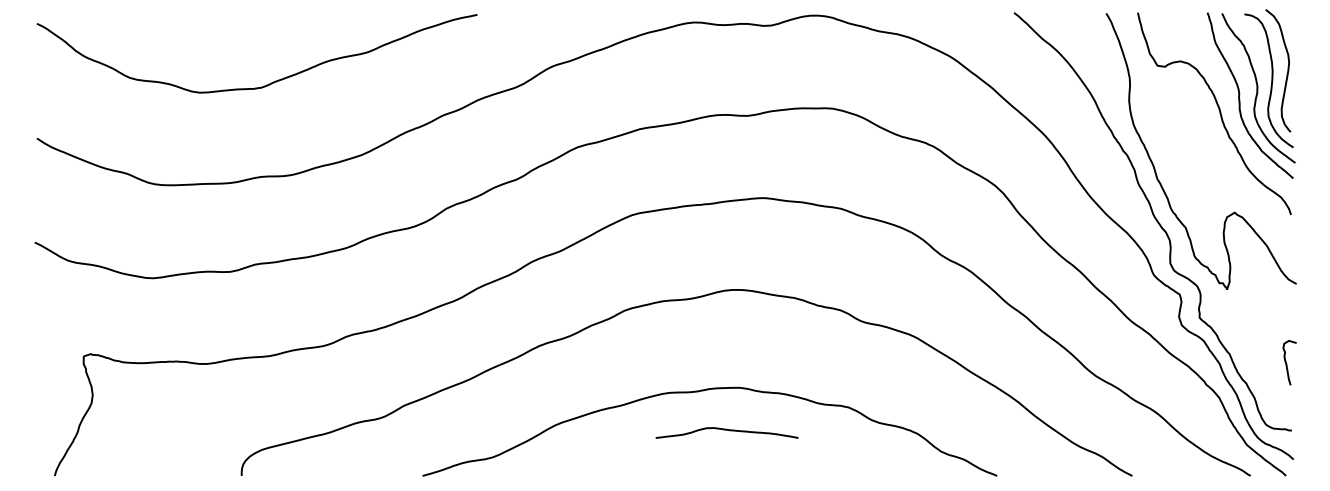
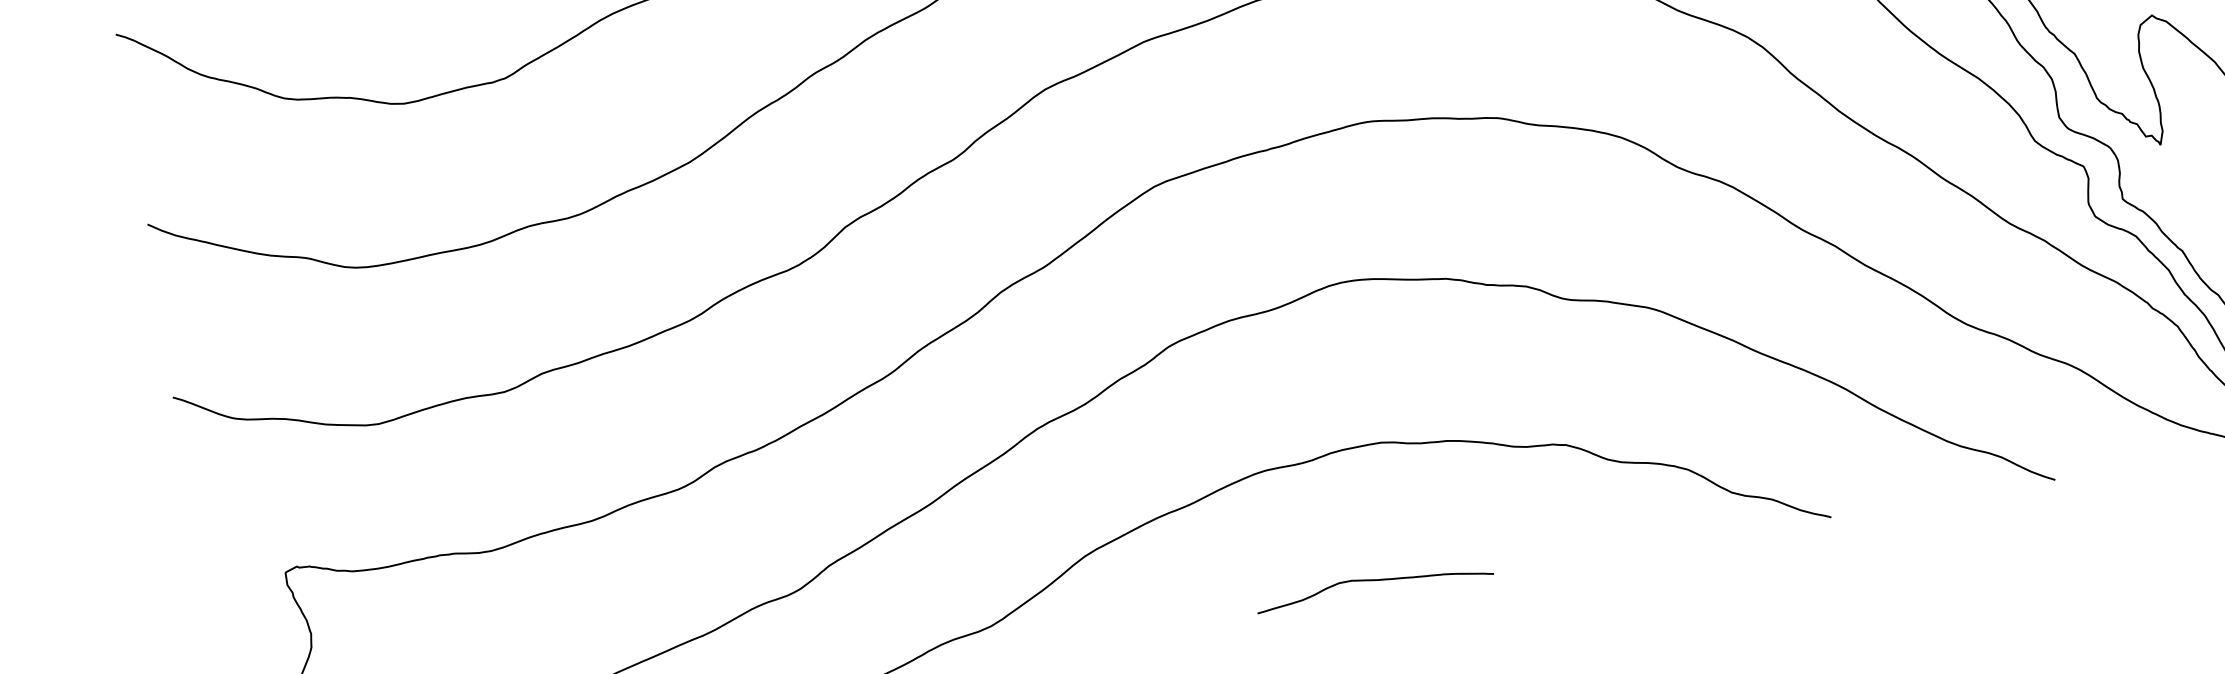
curve: (726, 430) -> (1372, 581), moved

